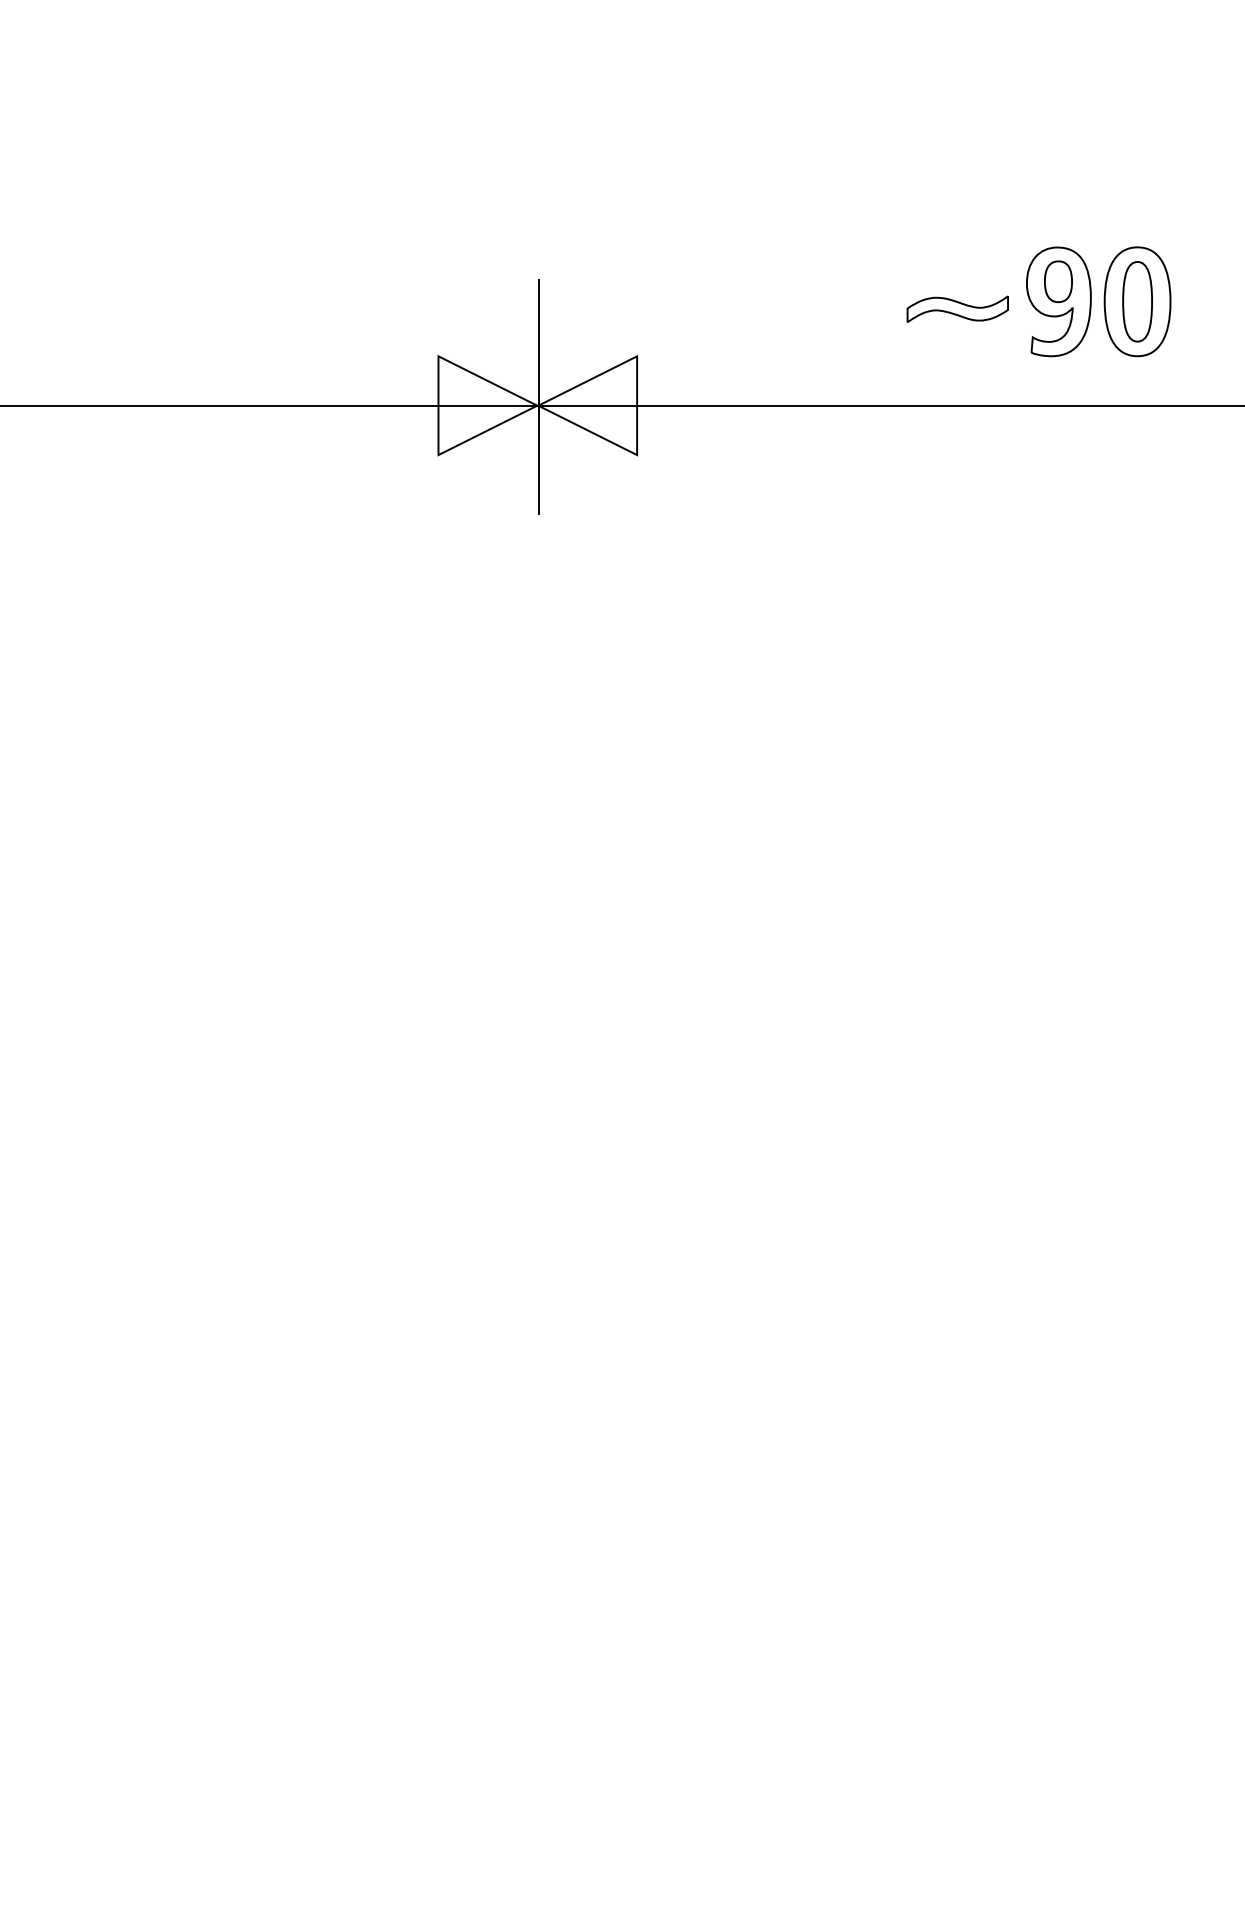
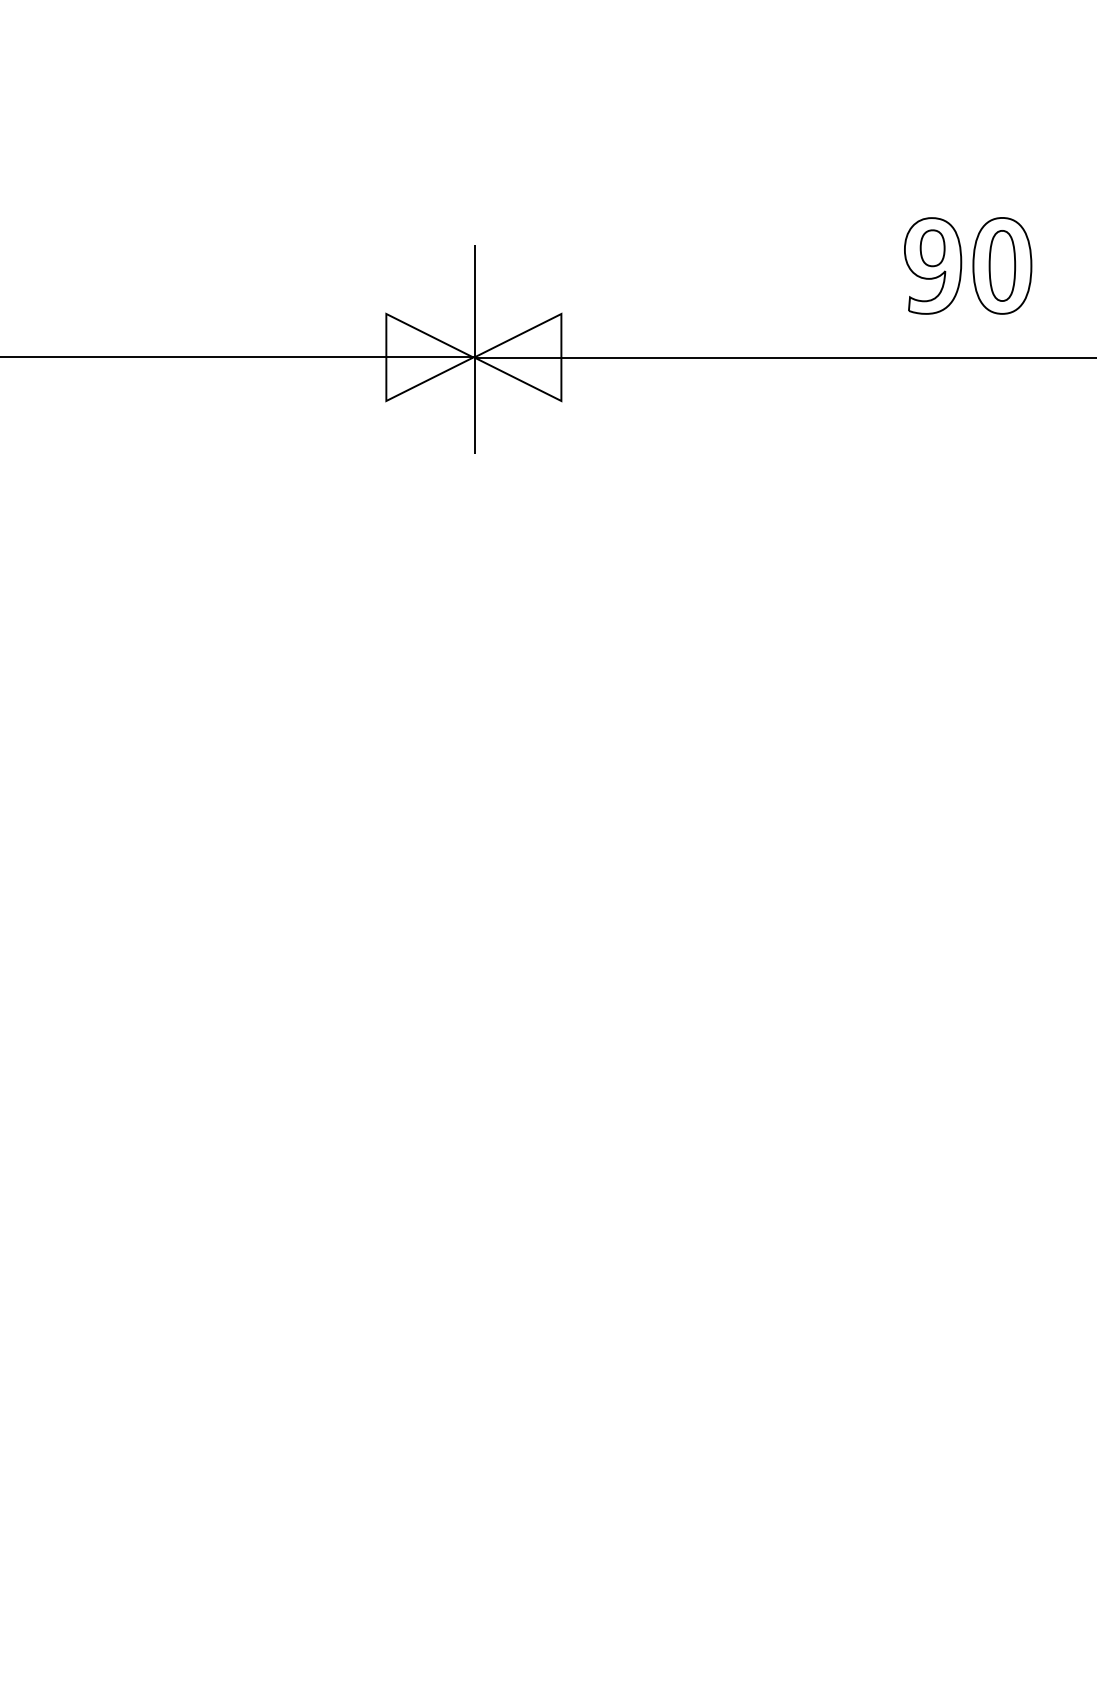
part: (957, 308) -> (843, 271), removed

